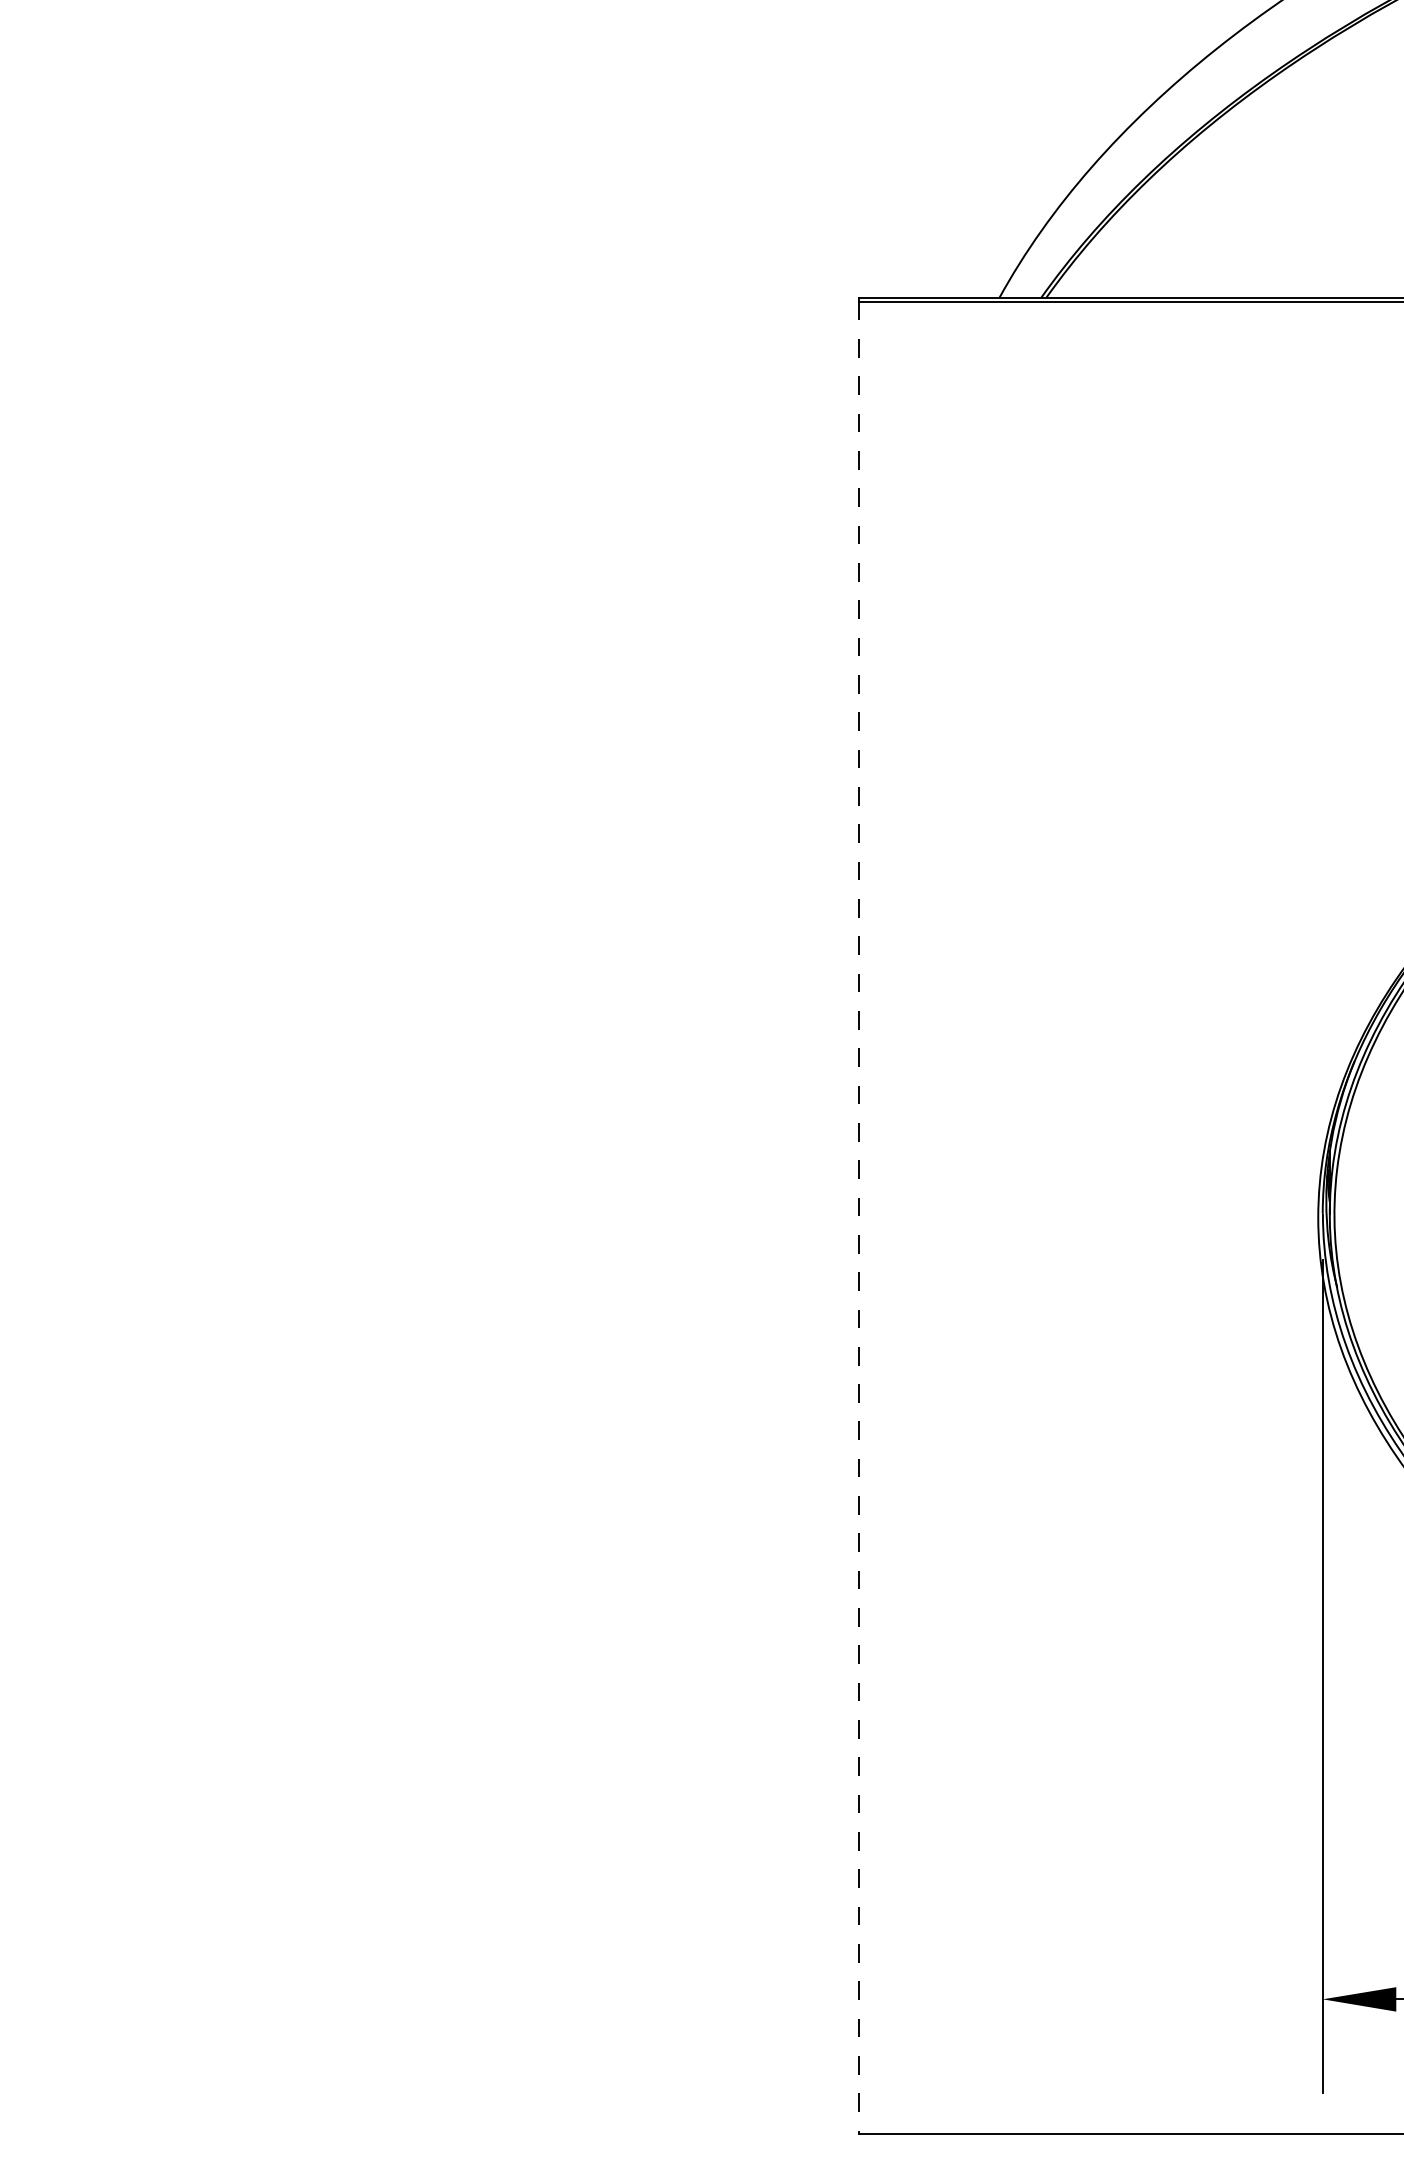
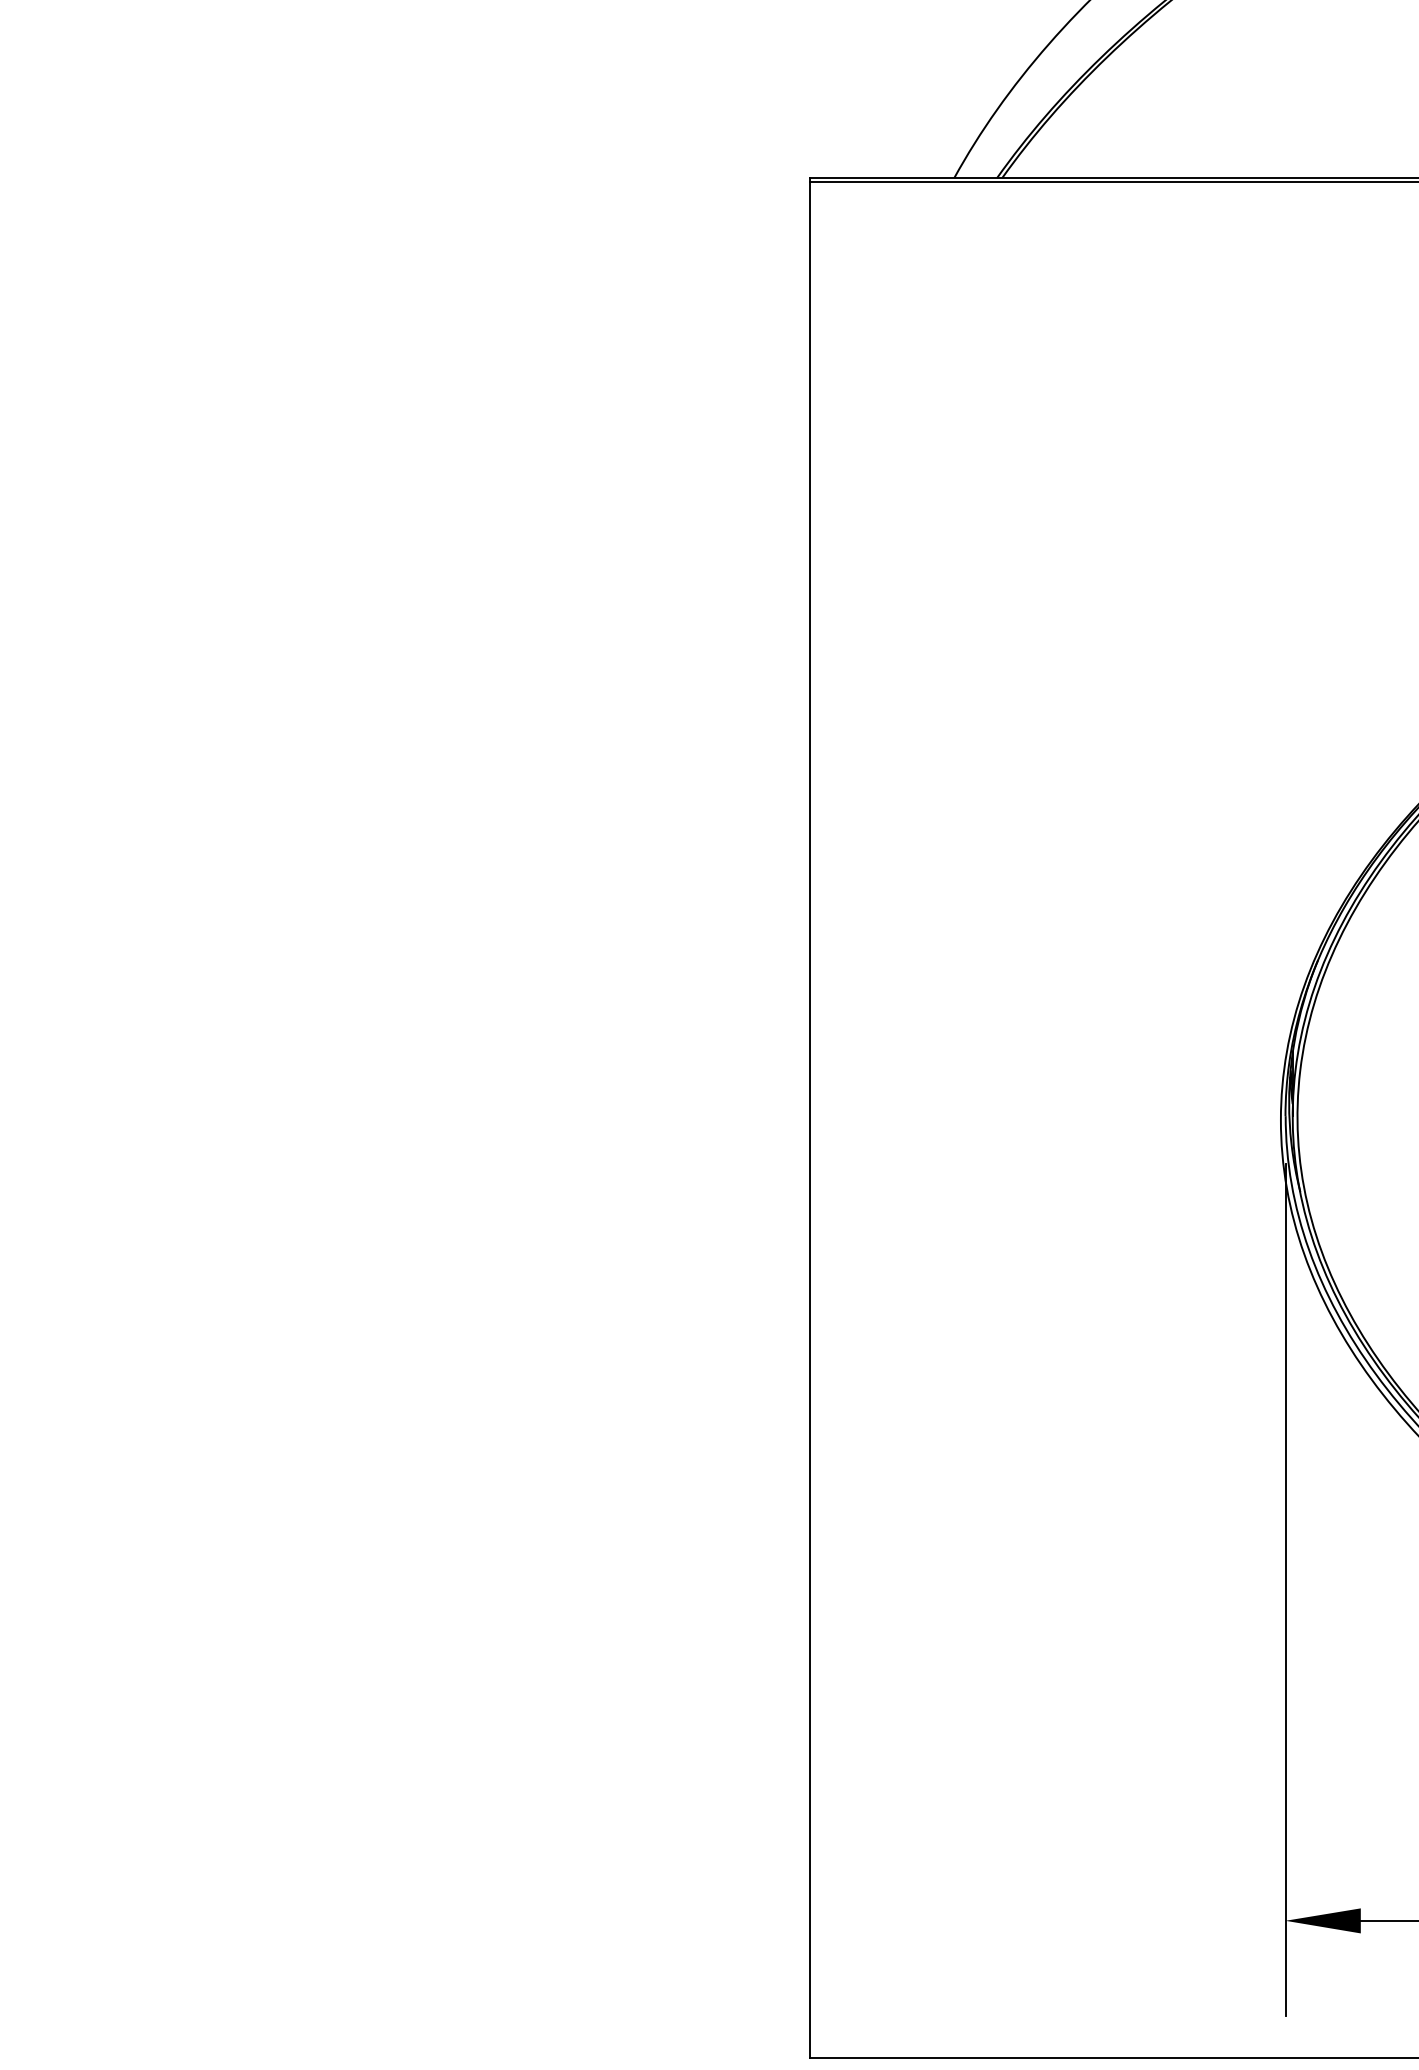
line: (858, 1217) -> (809, 1119), dashed -> solid

